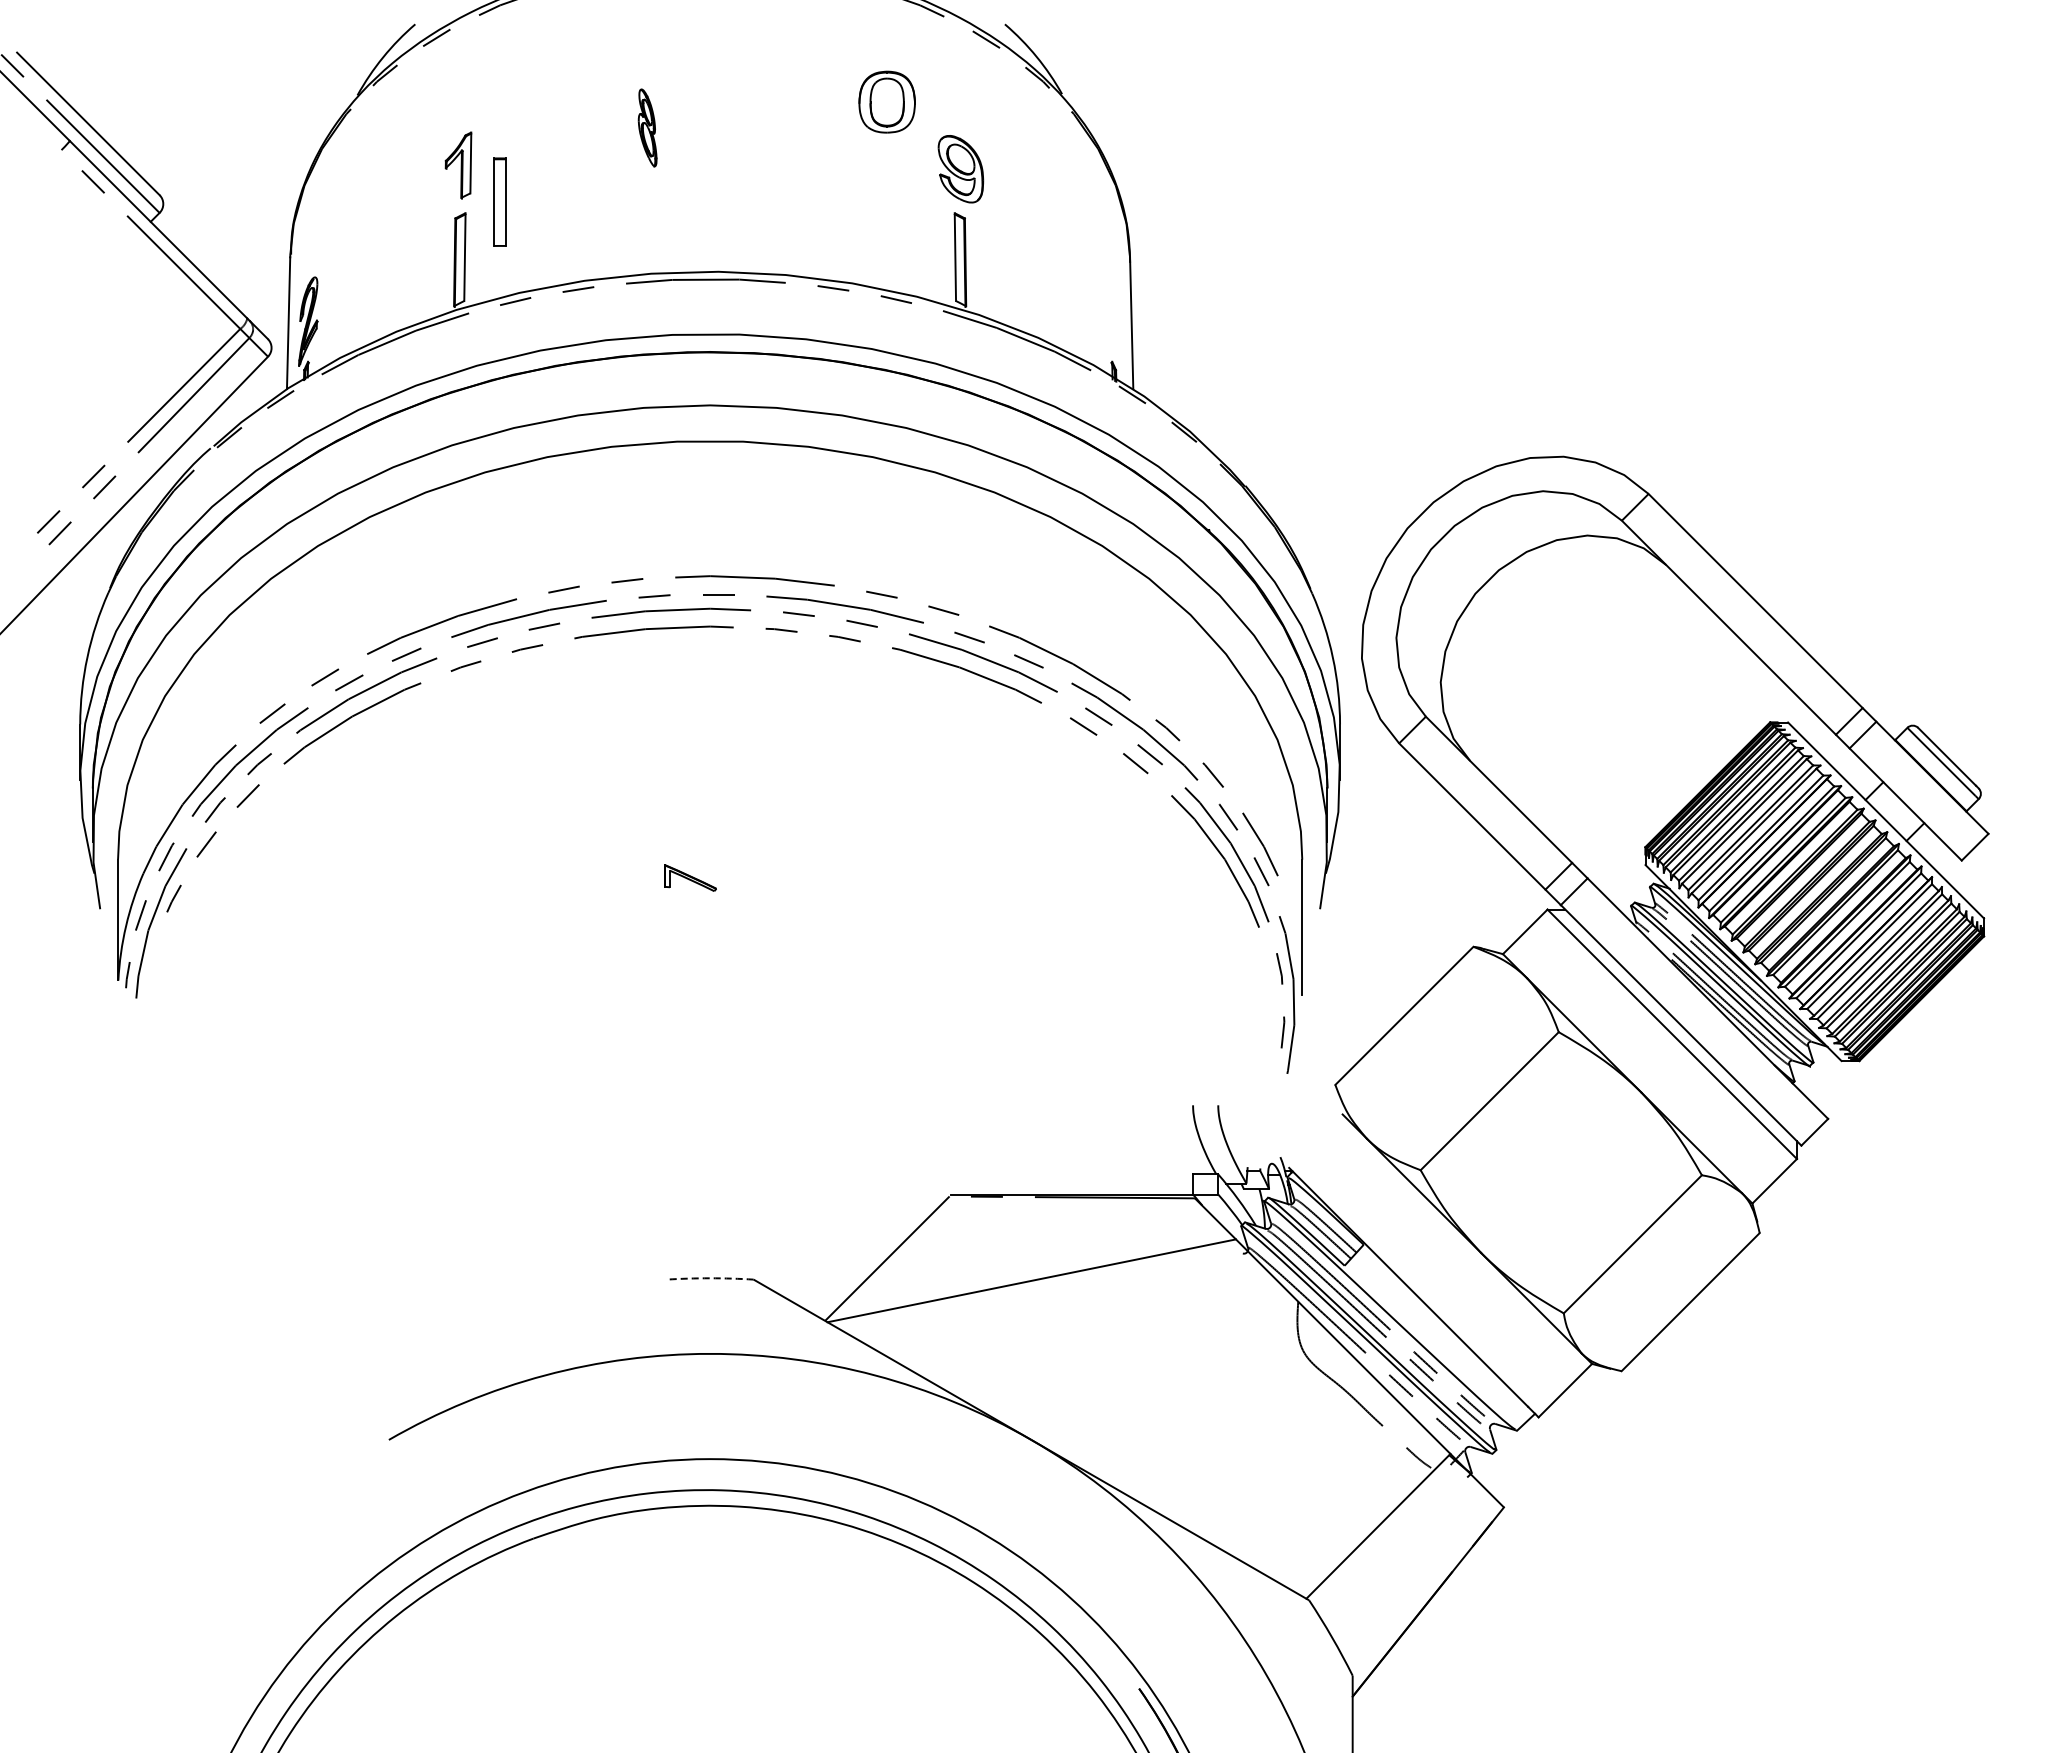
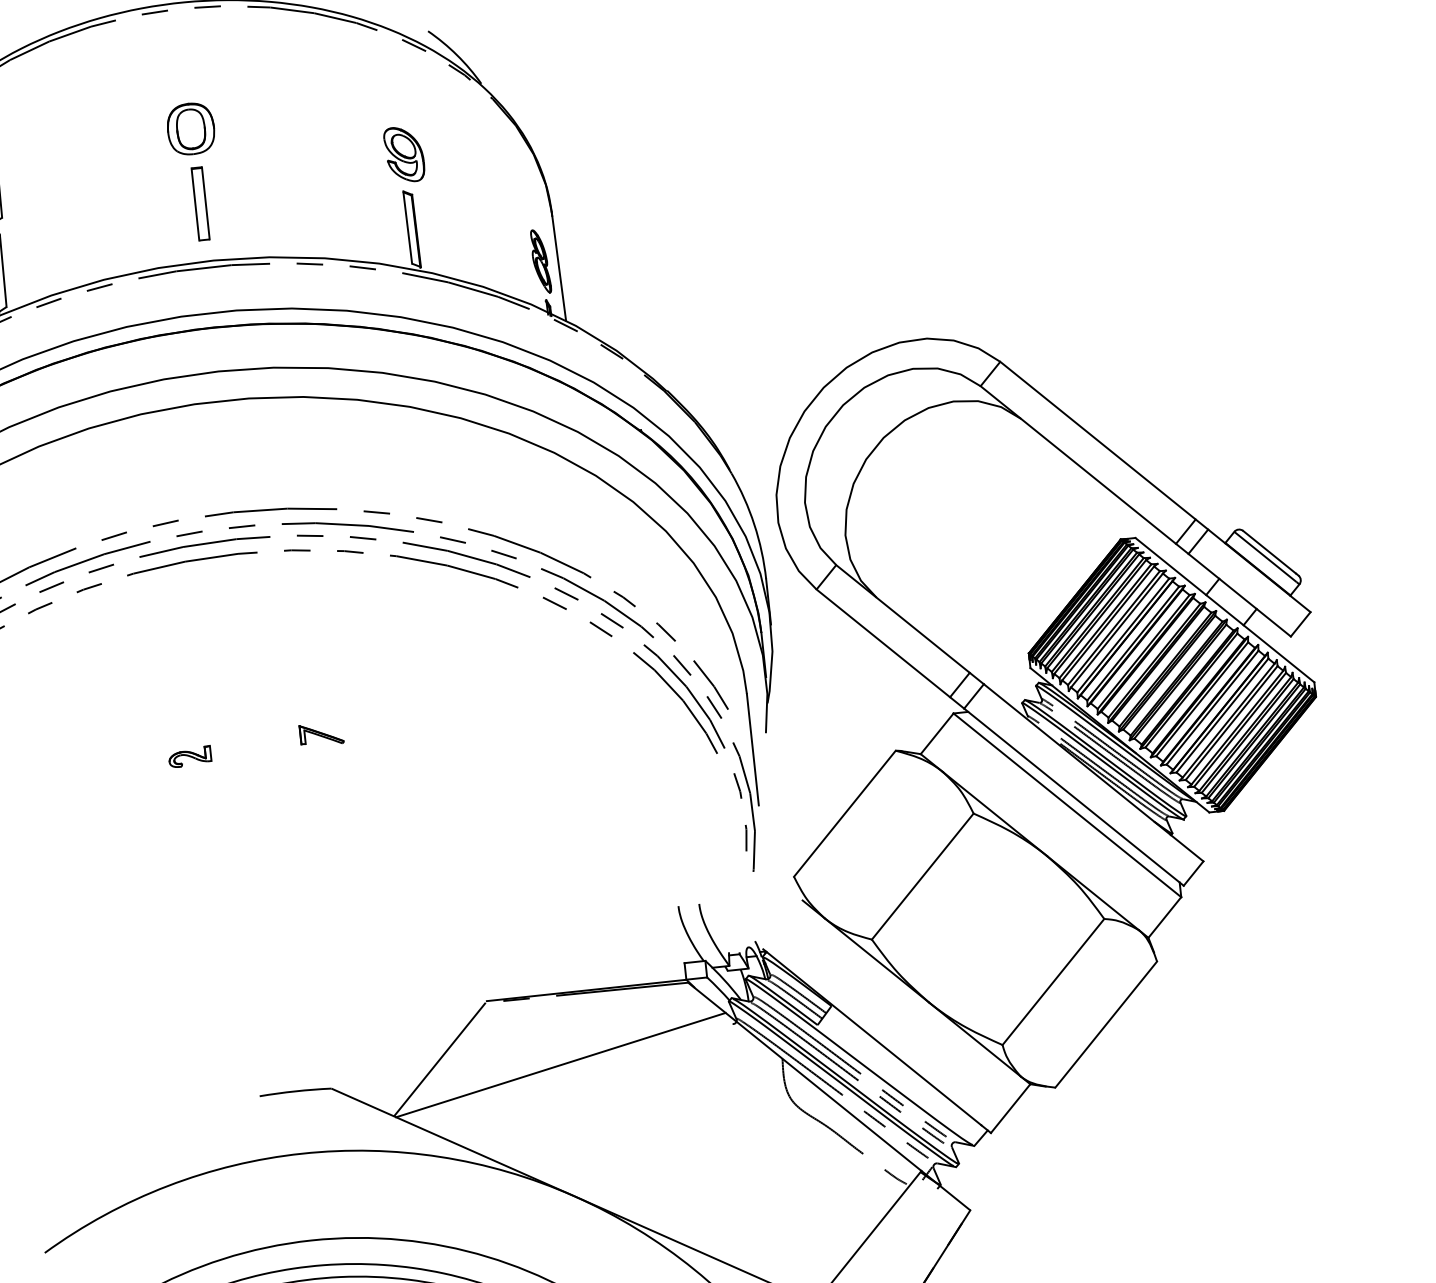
part: (886, 101) -> (190, 128), moved
part: (647, 127) -> (540, 261), moved
part: (499, 201) -> (200, 203), moved
part: (626, 863) -> (189, 756), added
part: (690, 877) -> (321, 734), moved
arc: (710, 1278) -> (295, 1091), dashed -> solid

